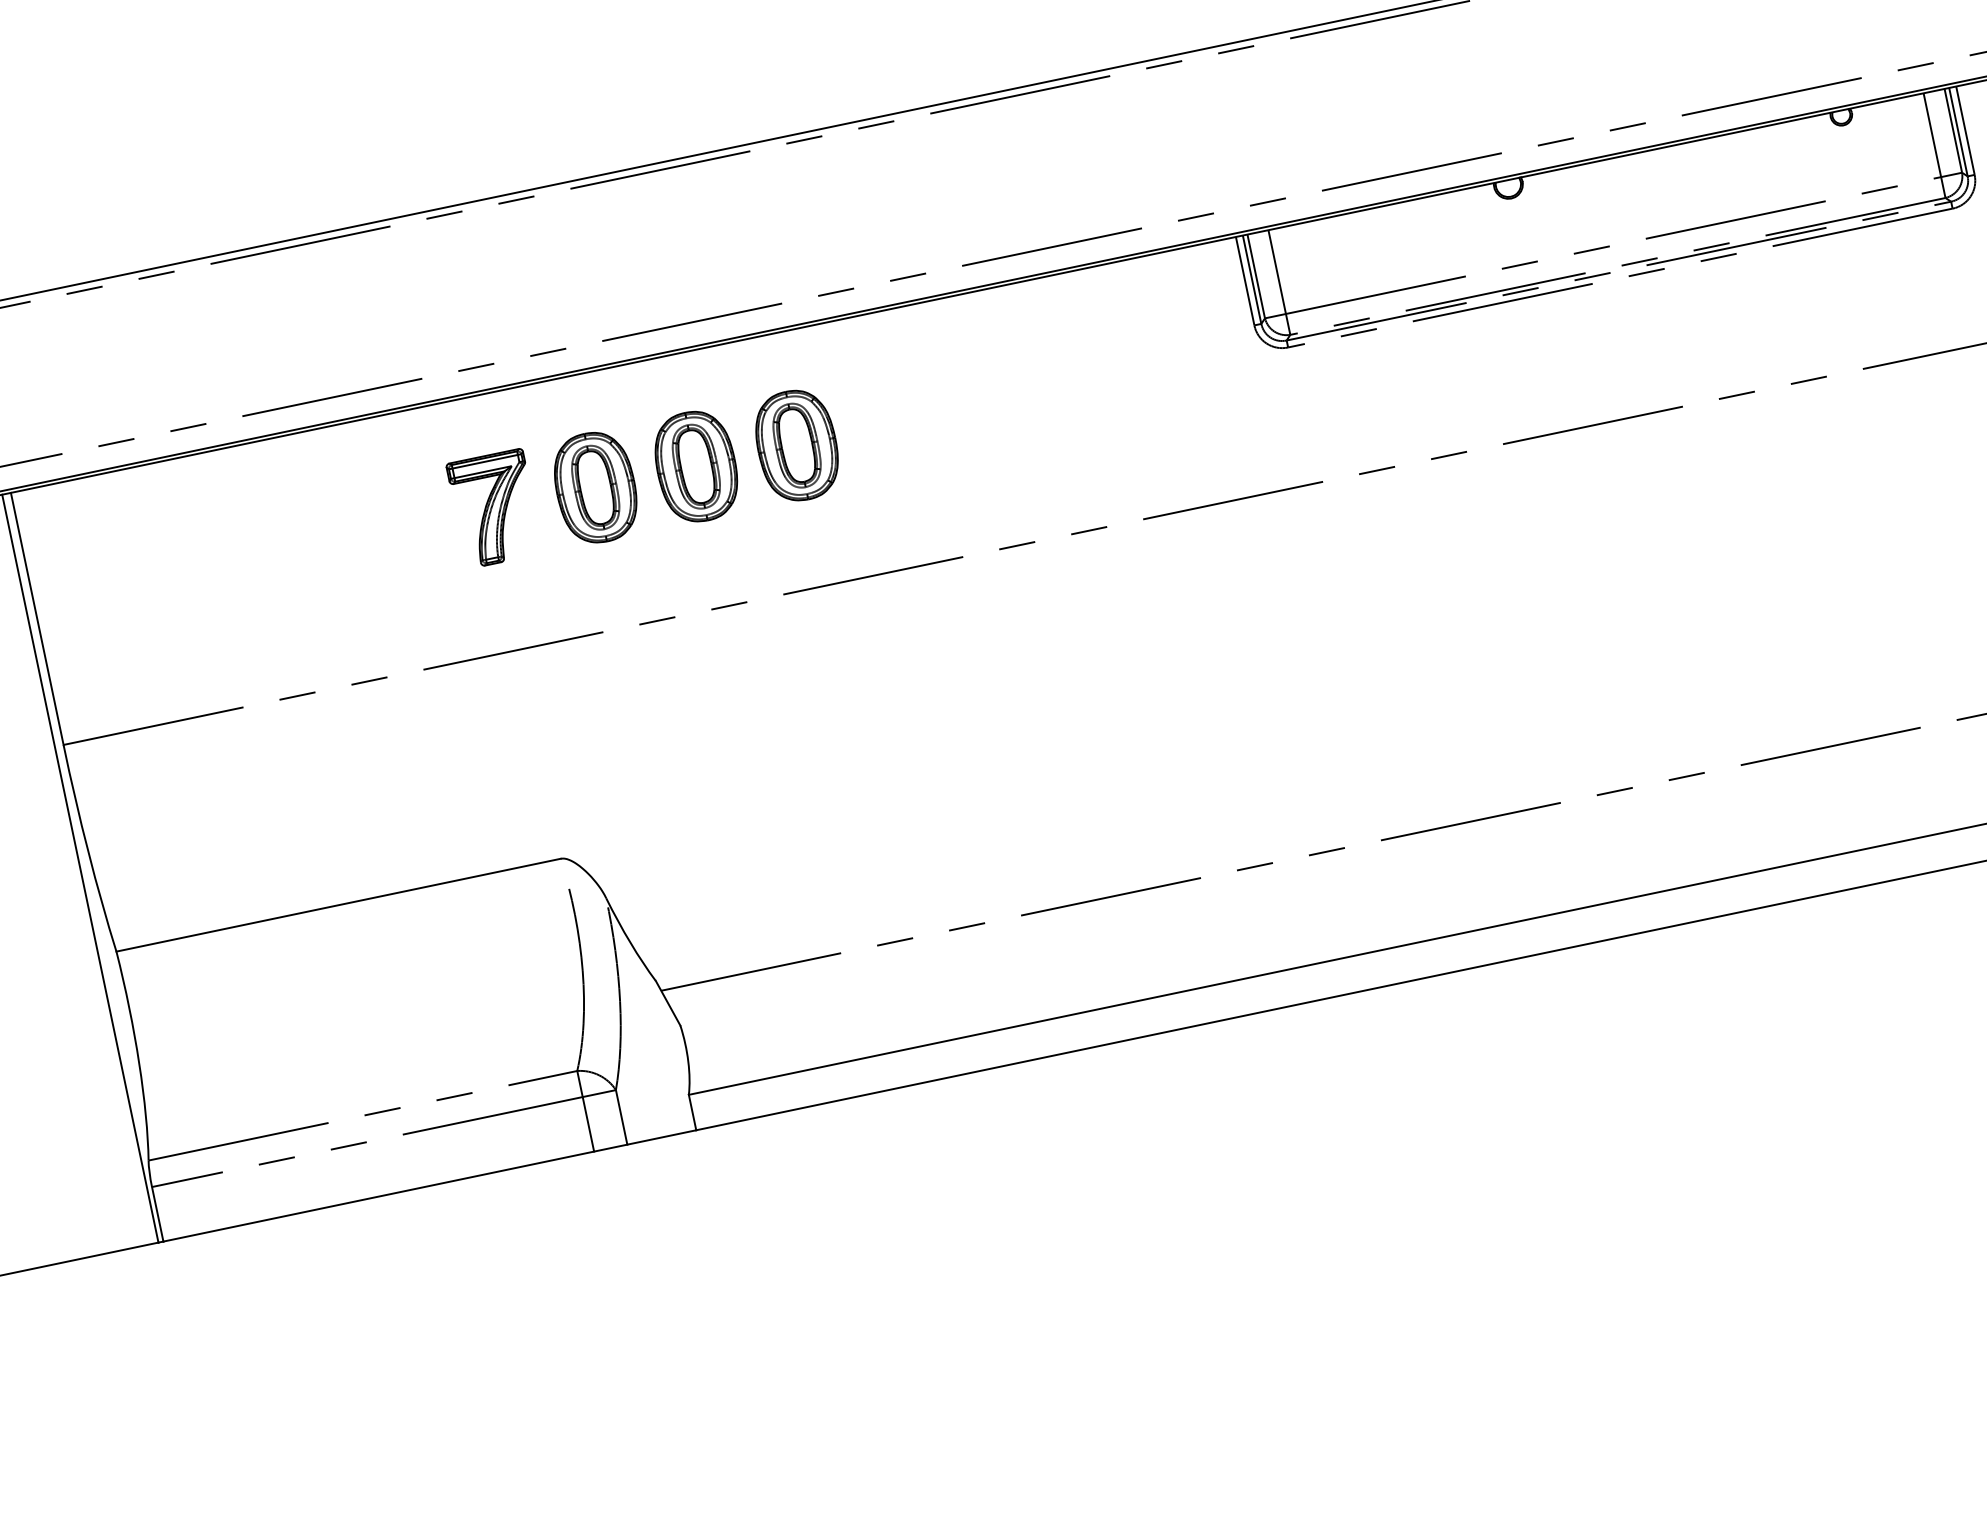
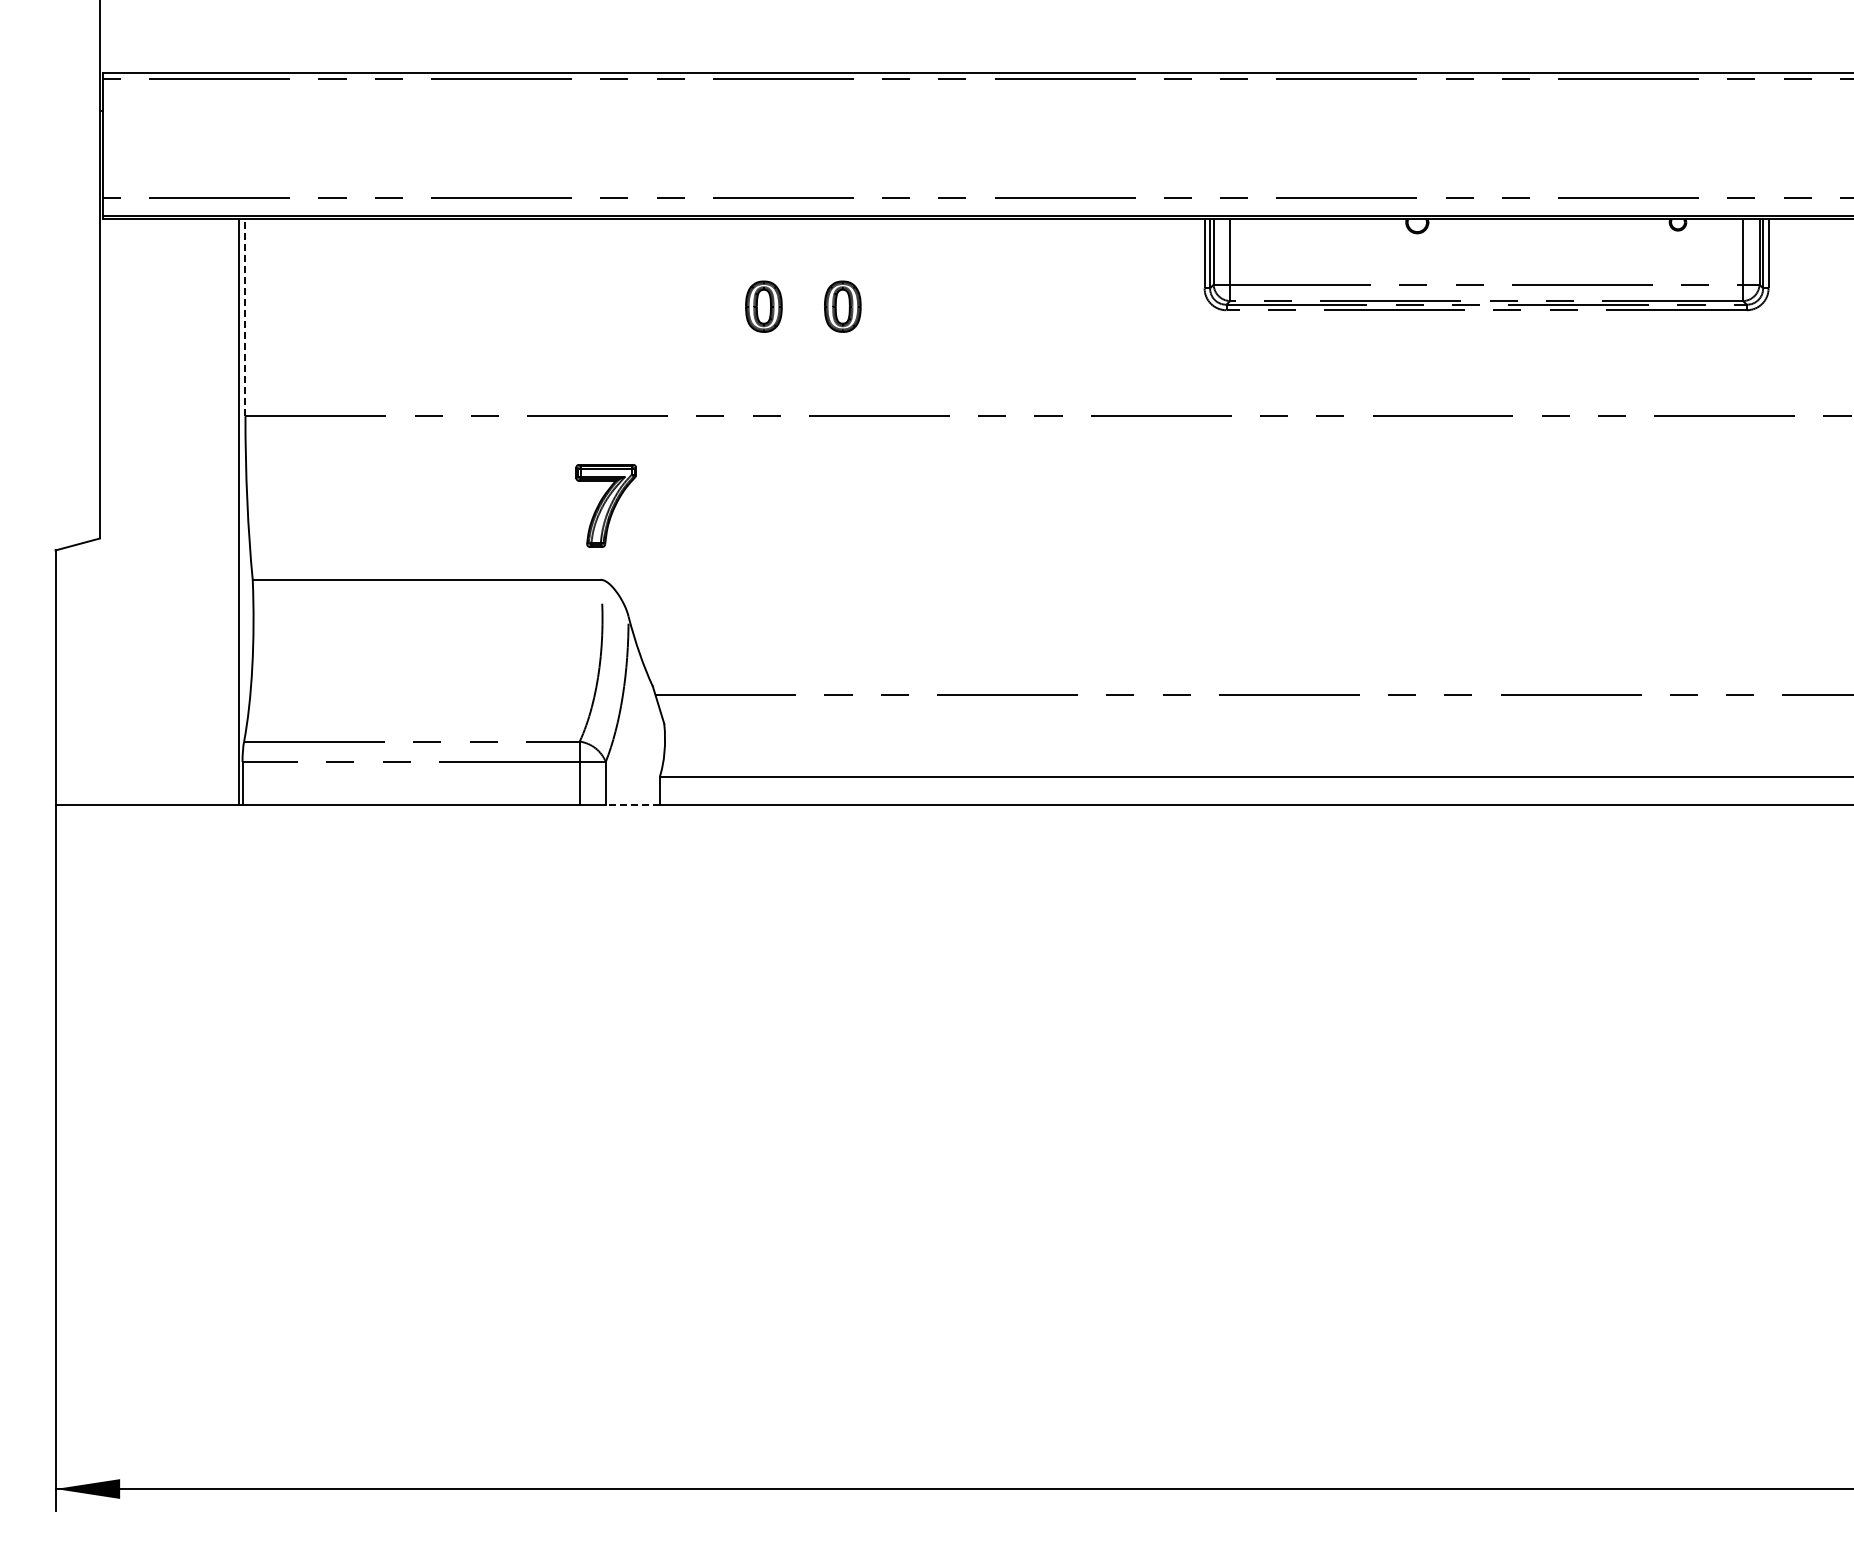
part: (796, 445) -> (842, 306), size x0.6
part: (695, 466) -> (763, 306), size x0.6
part: (594, 487) -> (684, 306), removed
part: (494, 508) -> (605, 505), moved
line: (37, 618) -> (245, 317), solid -> dashed
line: (661, 1137) -> (632, 804), solid -> dashed

